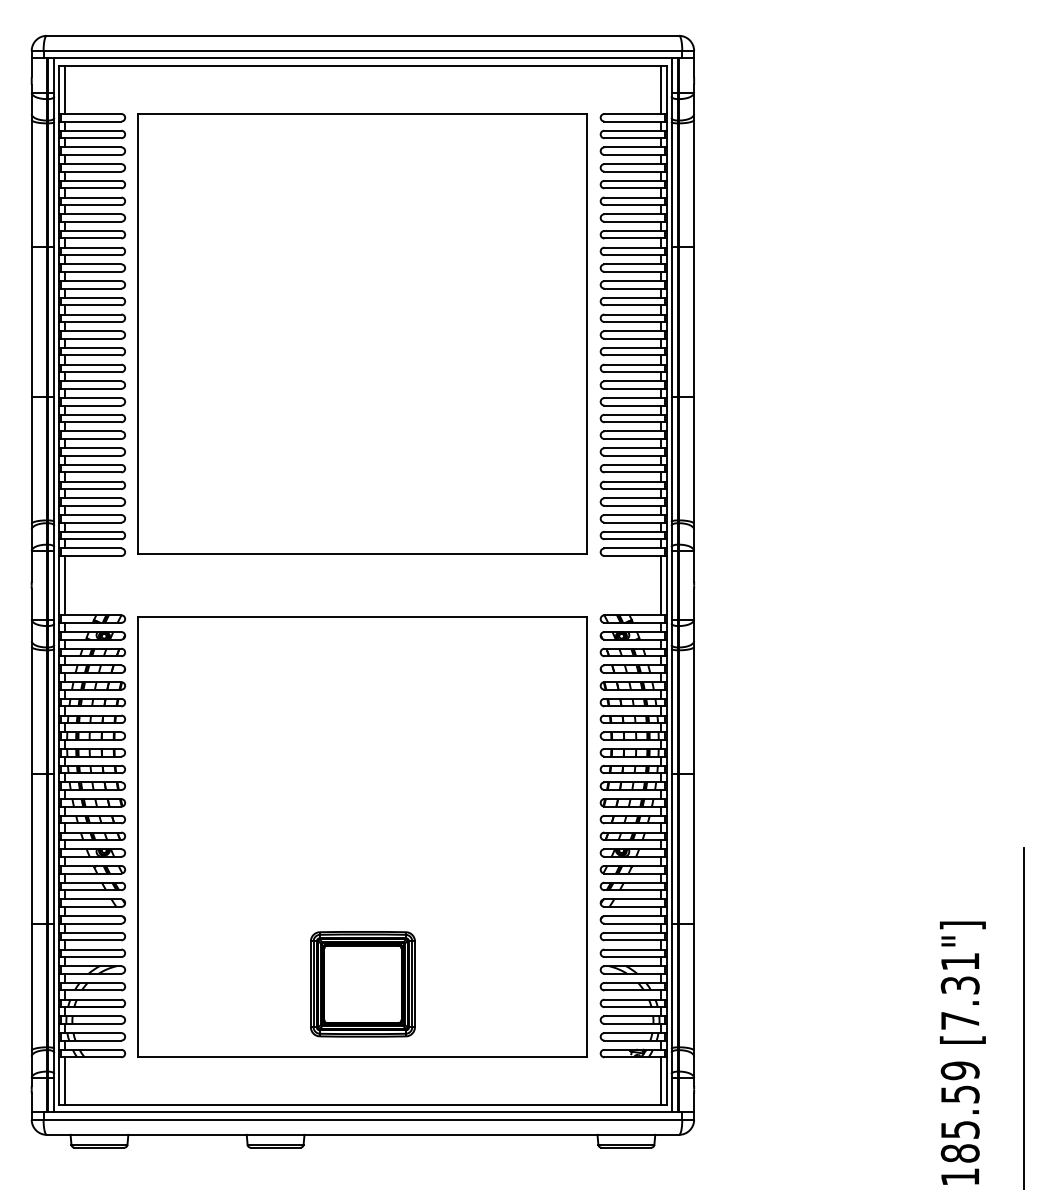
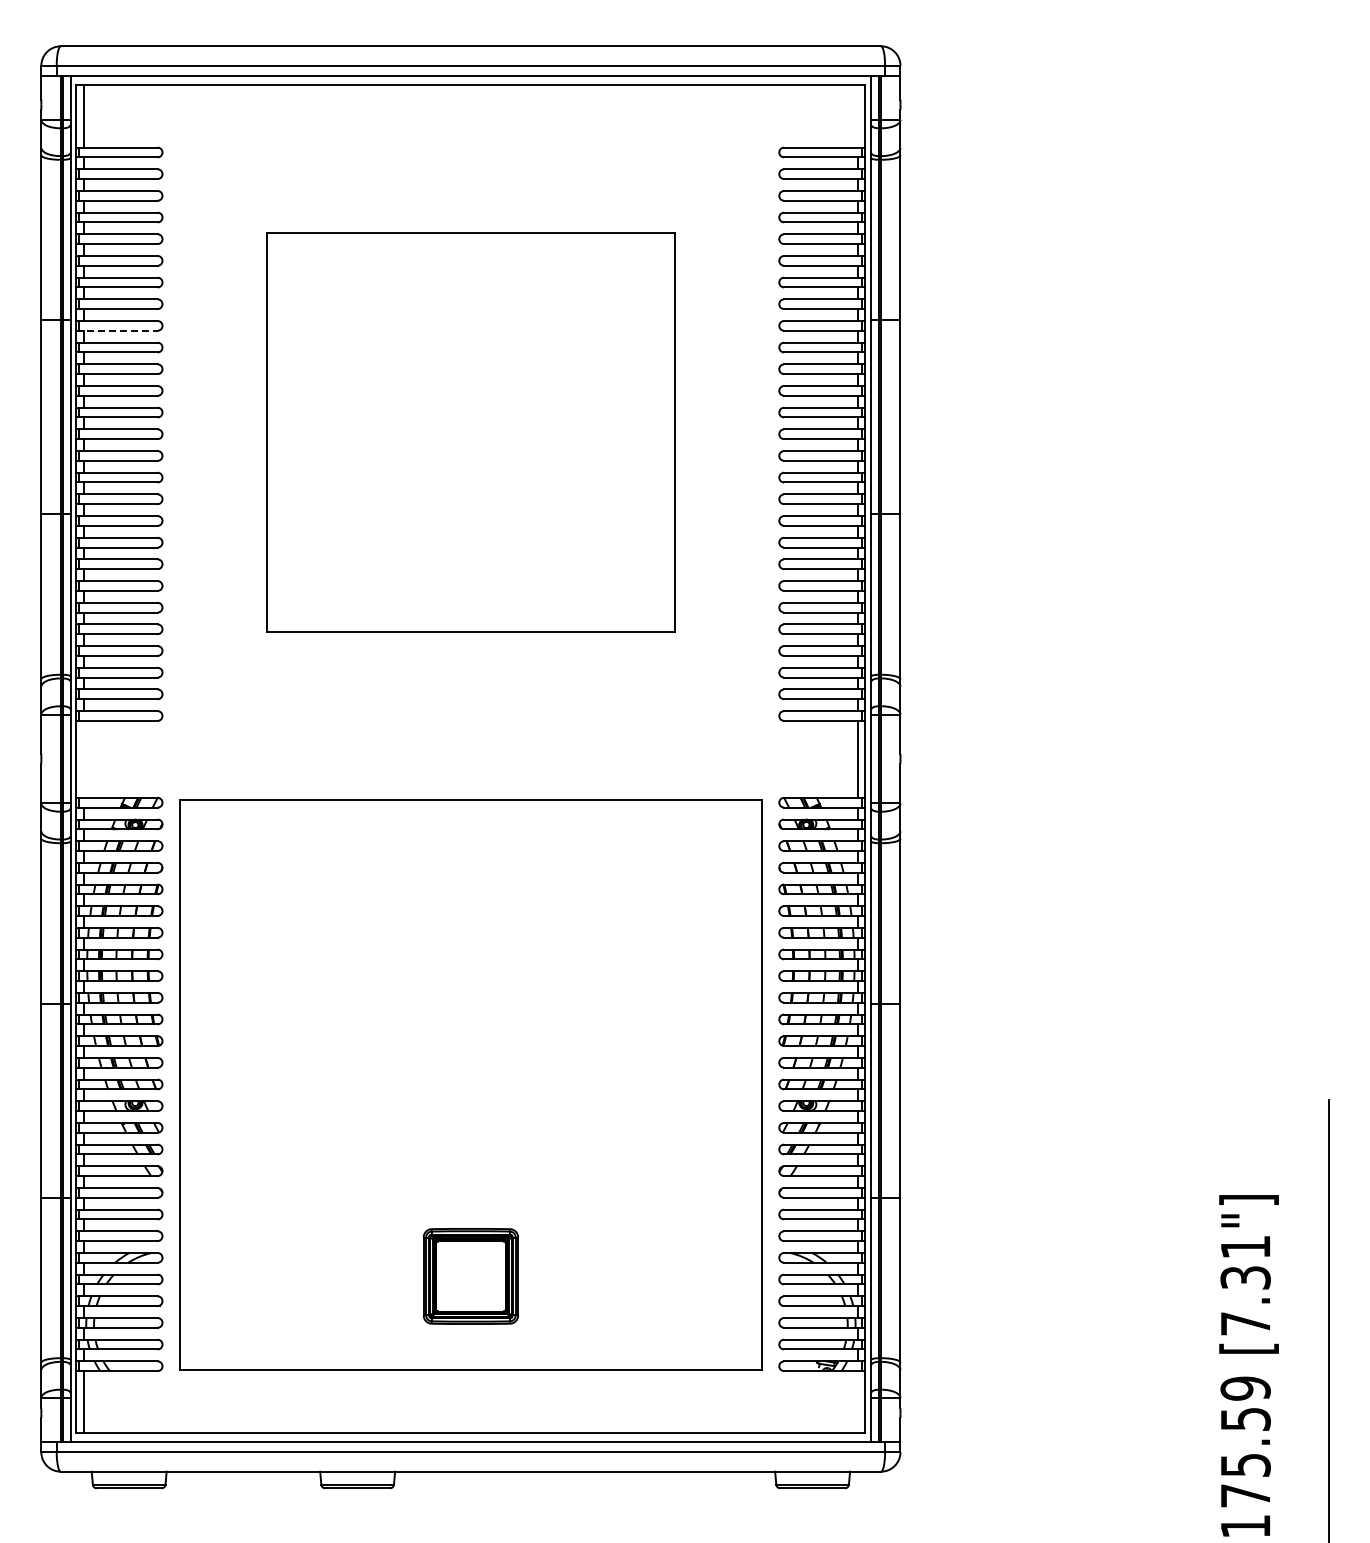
line: (660, 89) -> (857, 116), removed
line: (90, 254) -> (117, 330), solid -> dashed
part: (362, 333) -> (470, 432), size x0.7
line: (65, 584) -> (84, 758), removed
part: (362, 984) -> (470, 1276), size x0.7
line: (660, 1080) -> (857, 1401), removed
text: (960, 1153) -> (1245, 1495), 185.59 -> 175.59

